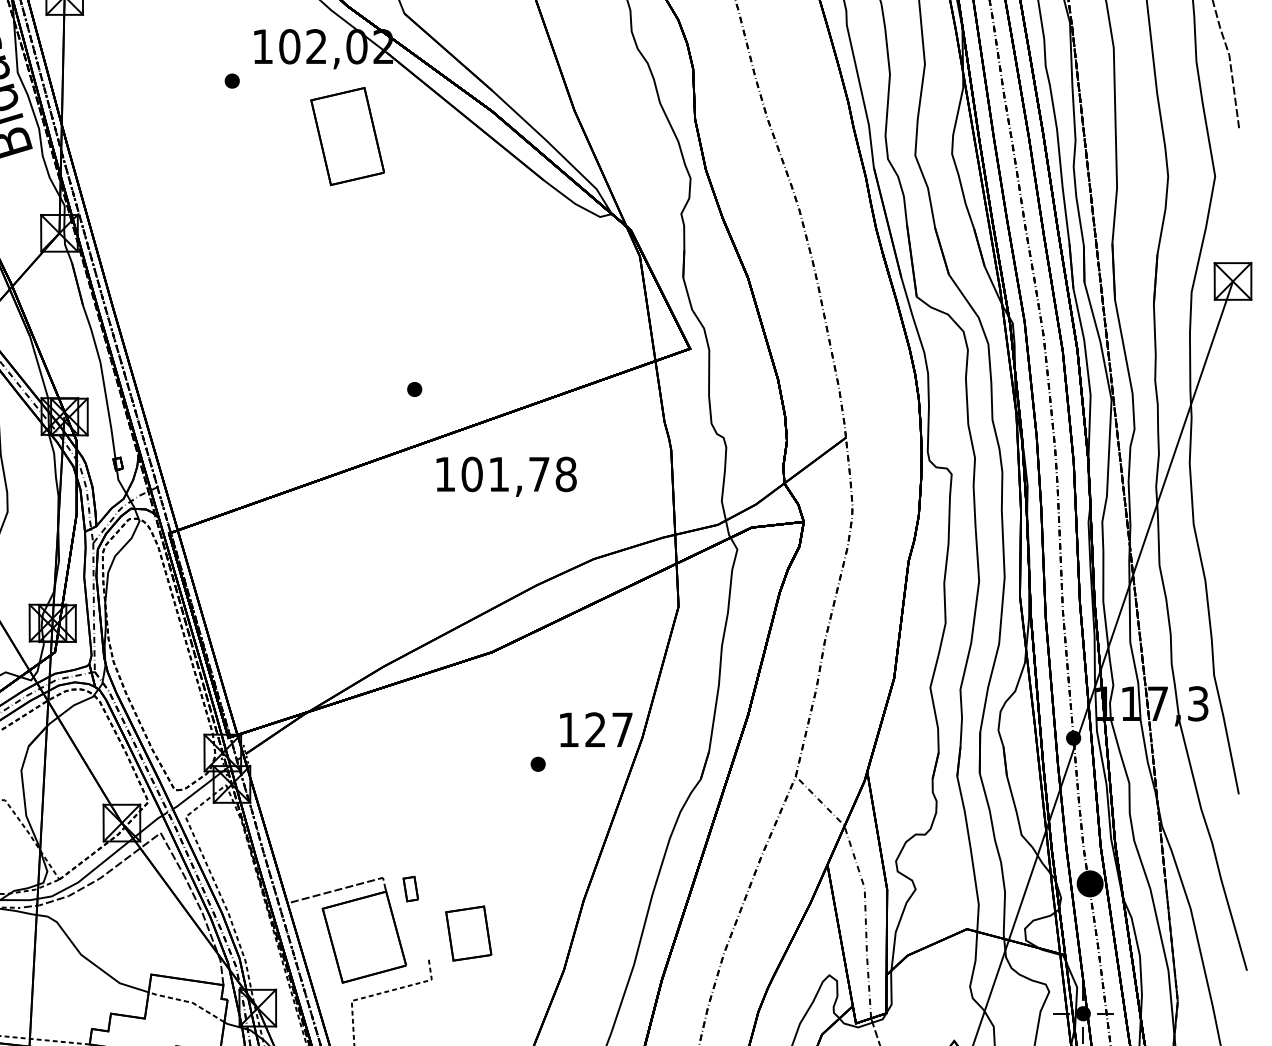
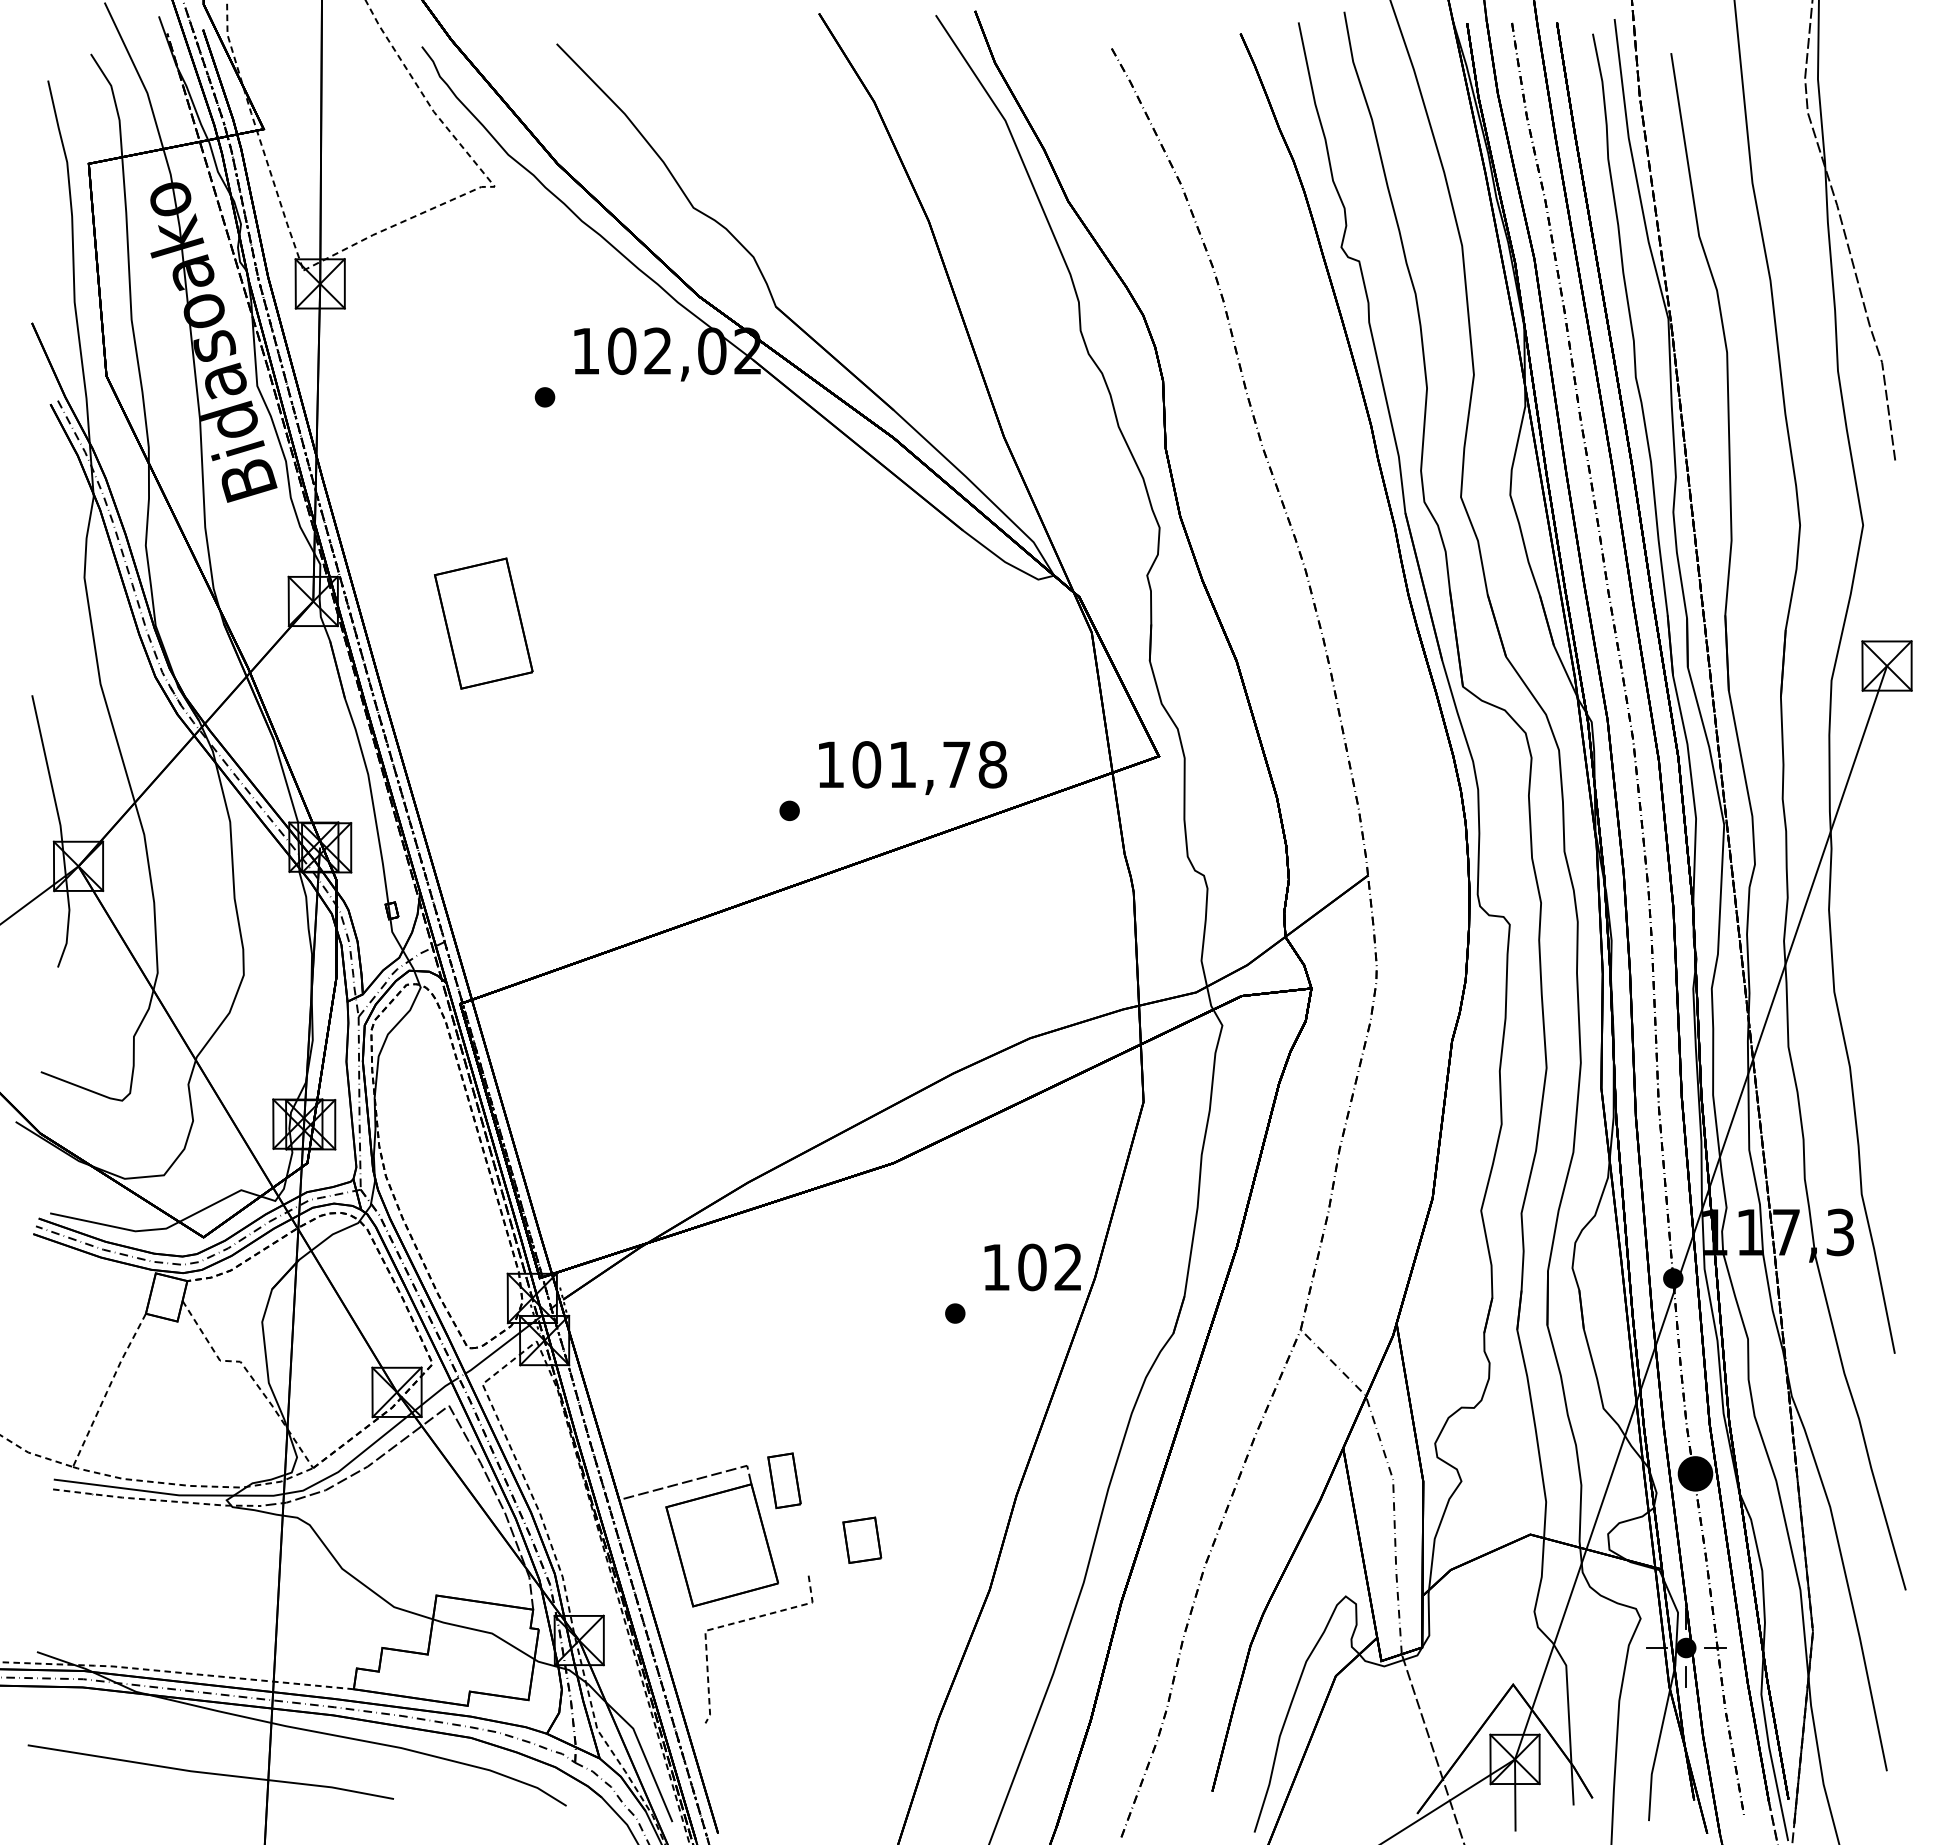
part: (347, 136) -> (483, 623), moved
text: (507, 476) -> (913, 767), moved
text: (608, 729) -> (1049, 1267), 127 -> 102
part: (410, 888) -> (784, 1480), size x1.67
part: (469, 932) -> (862, 1539), size x0.62
line: (188, 1002) -> (486, 1632), dashed -> solid

